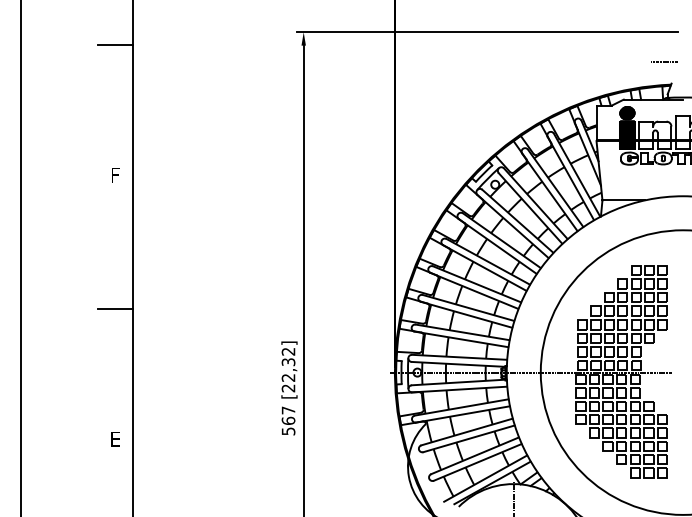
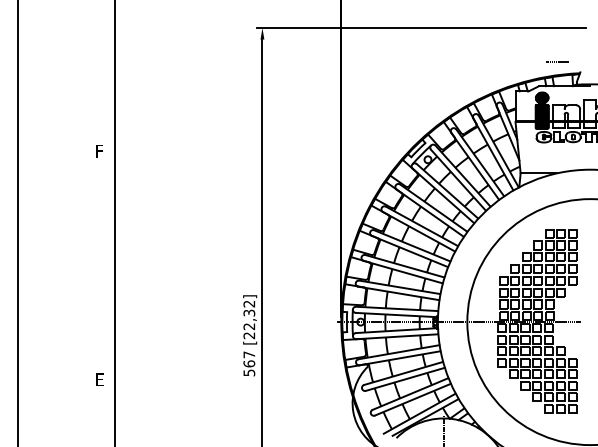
line: (115, 45) -> (99, 39), removed
line: (663, 61) -> (556, 61), moved
line: (115, 309) -> (99, 267), removed

